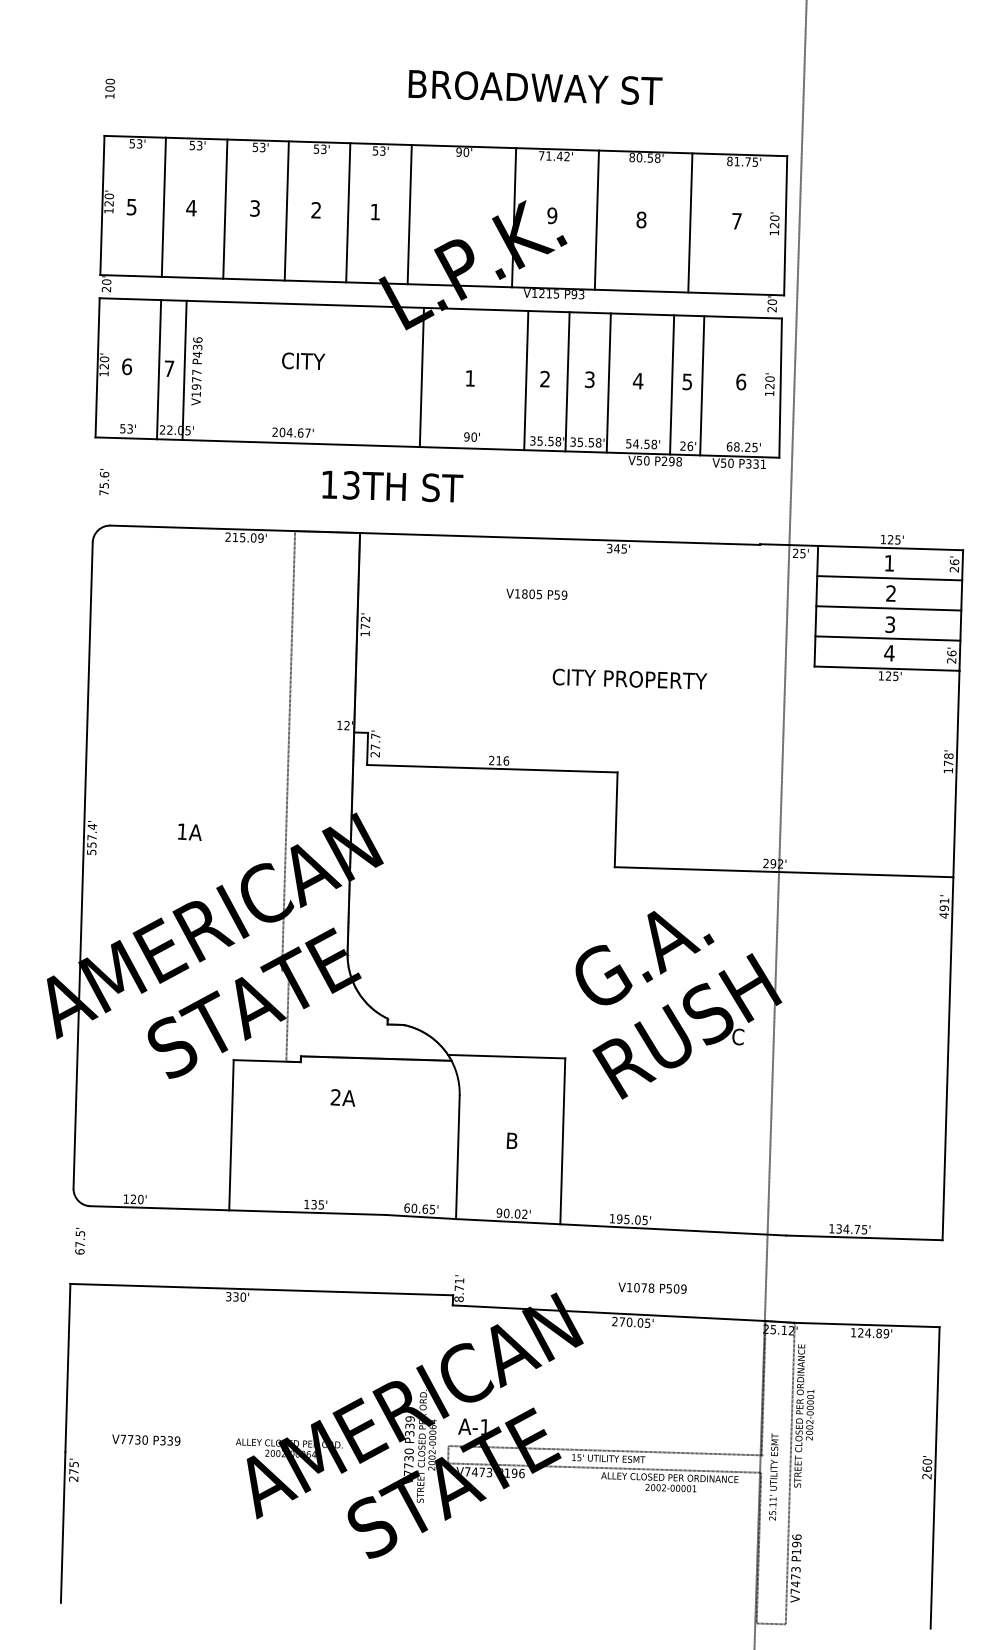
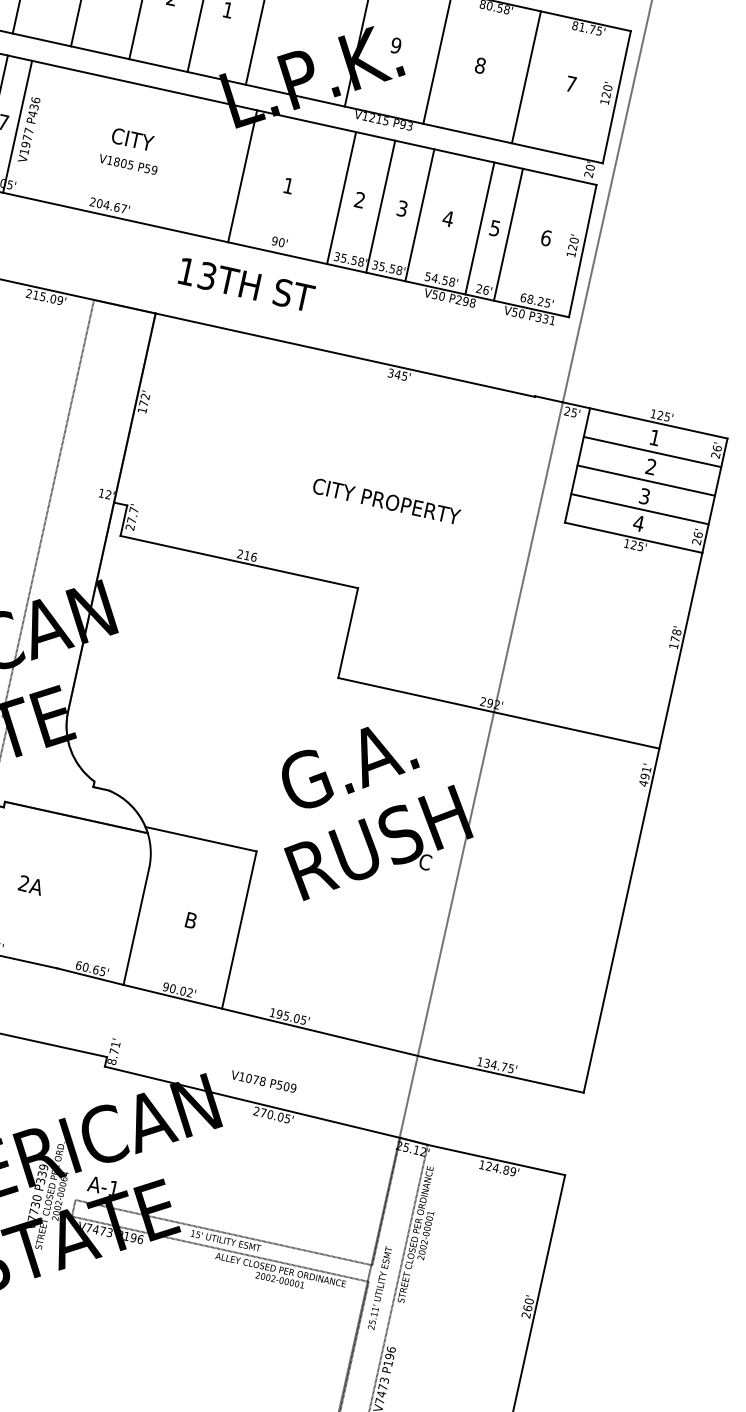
text: (392, 486) -> (246, 284), moved
text: (536, 594) -> (127, 164), moved
text: (342, 1097) -> (30, 884), moved
text: (652, 1287) -> (263, 1081), moved

